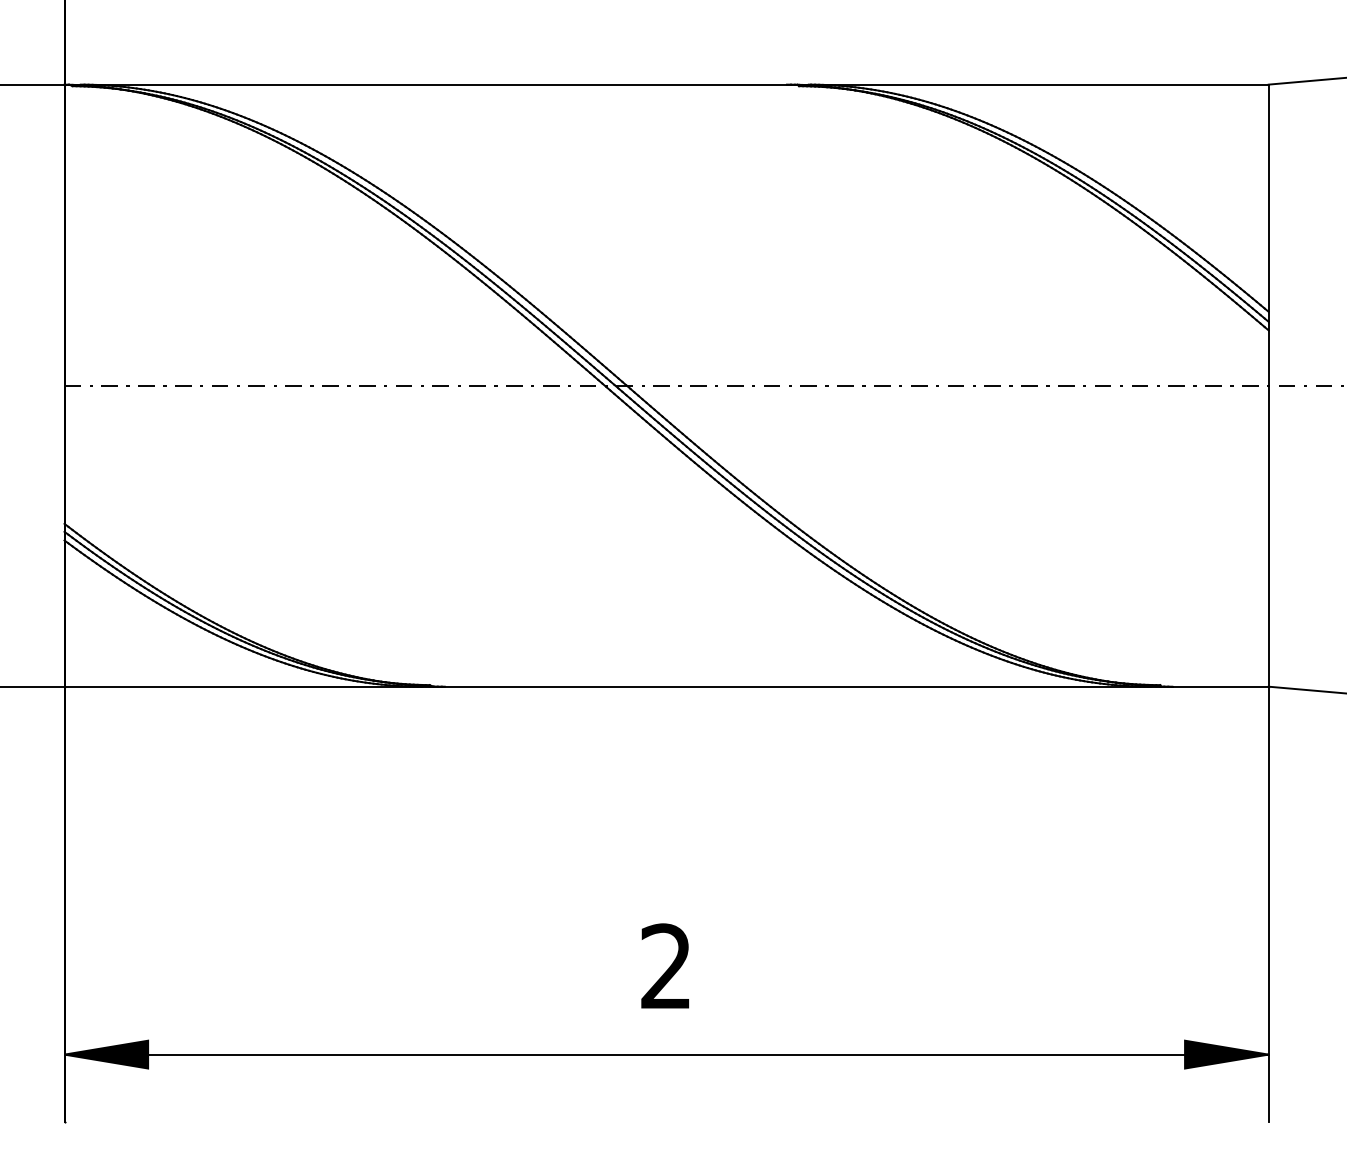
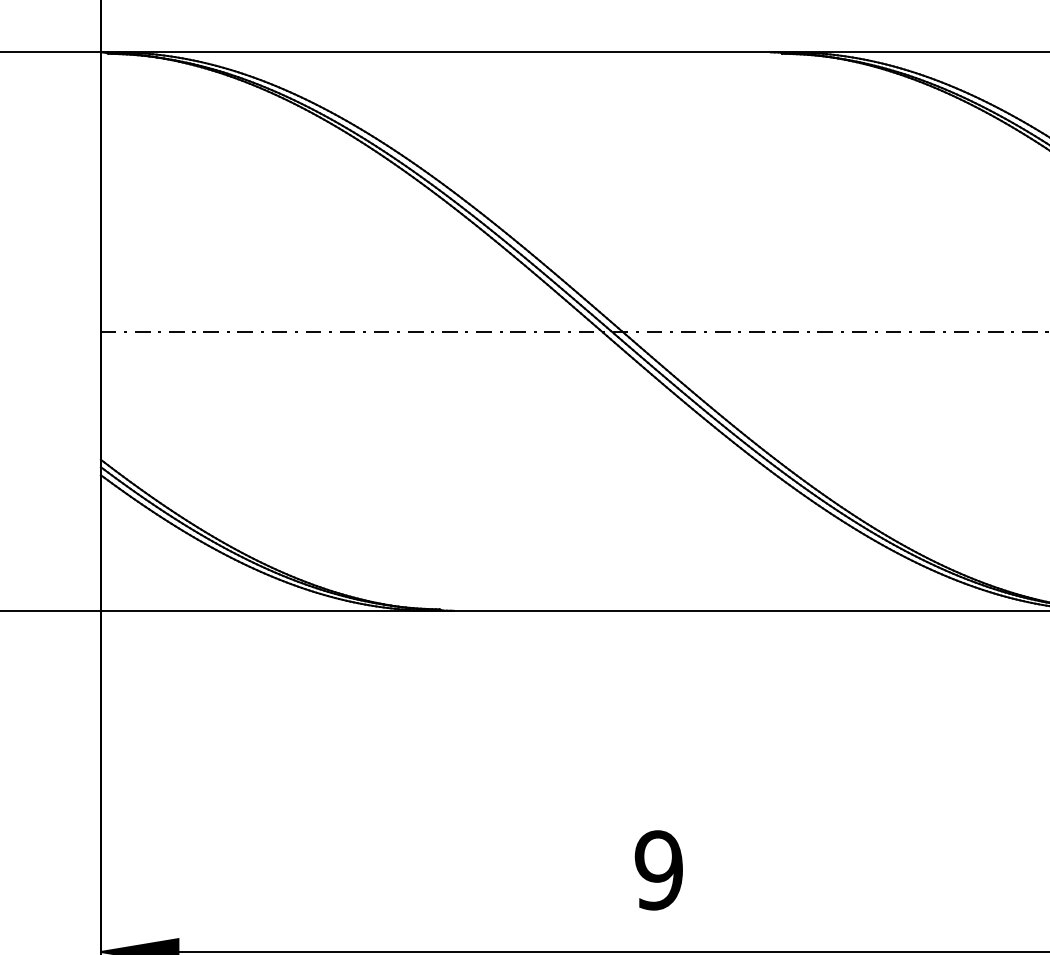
text: (666, 966) -> (659, 870), 2 -> 9

